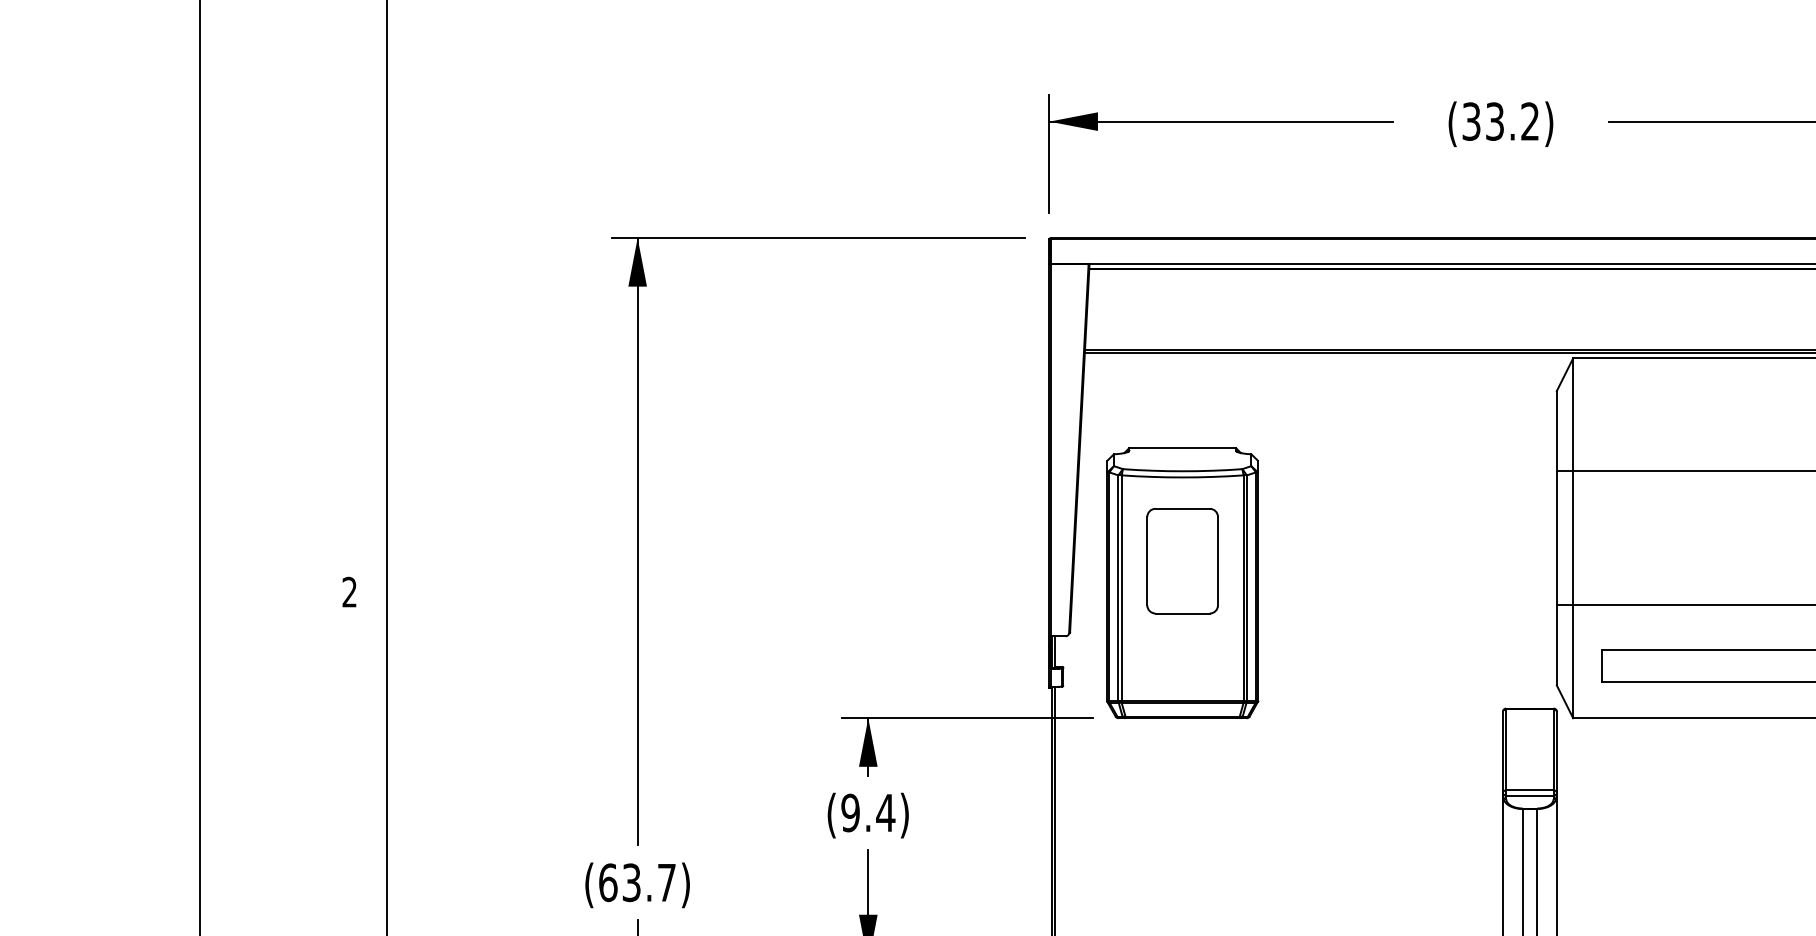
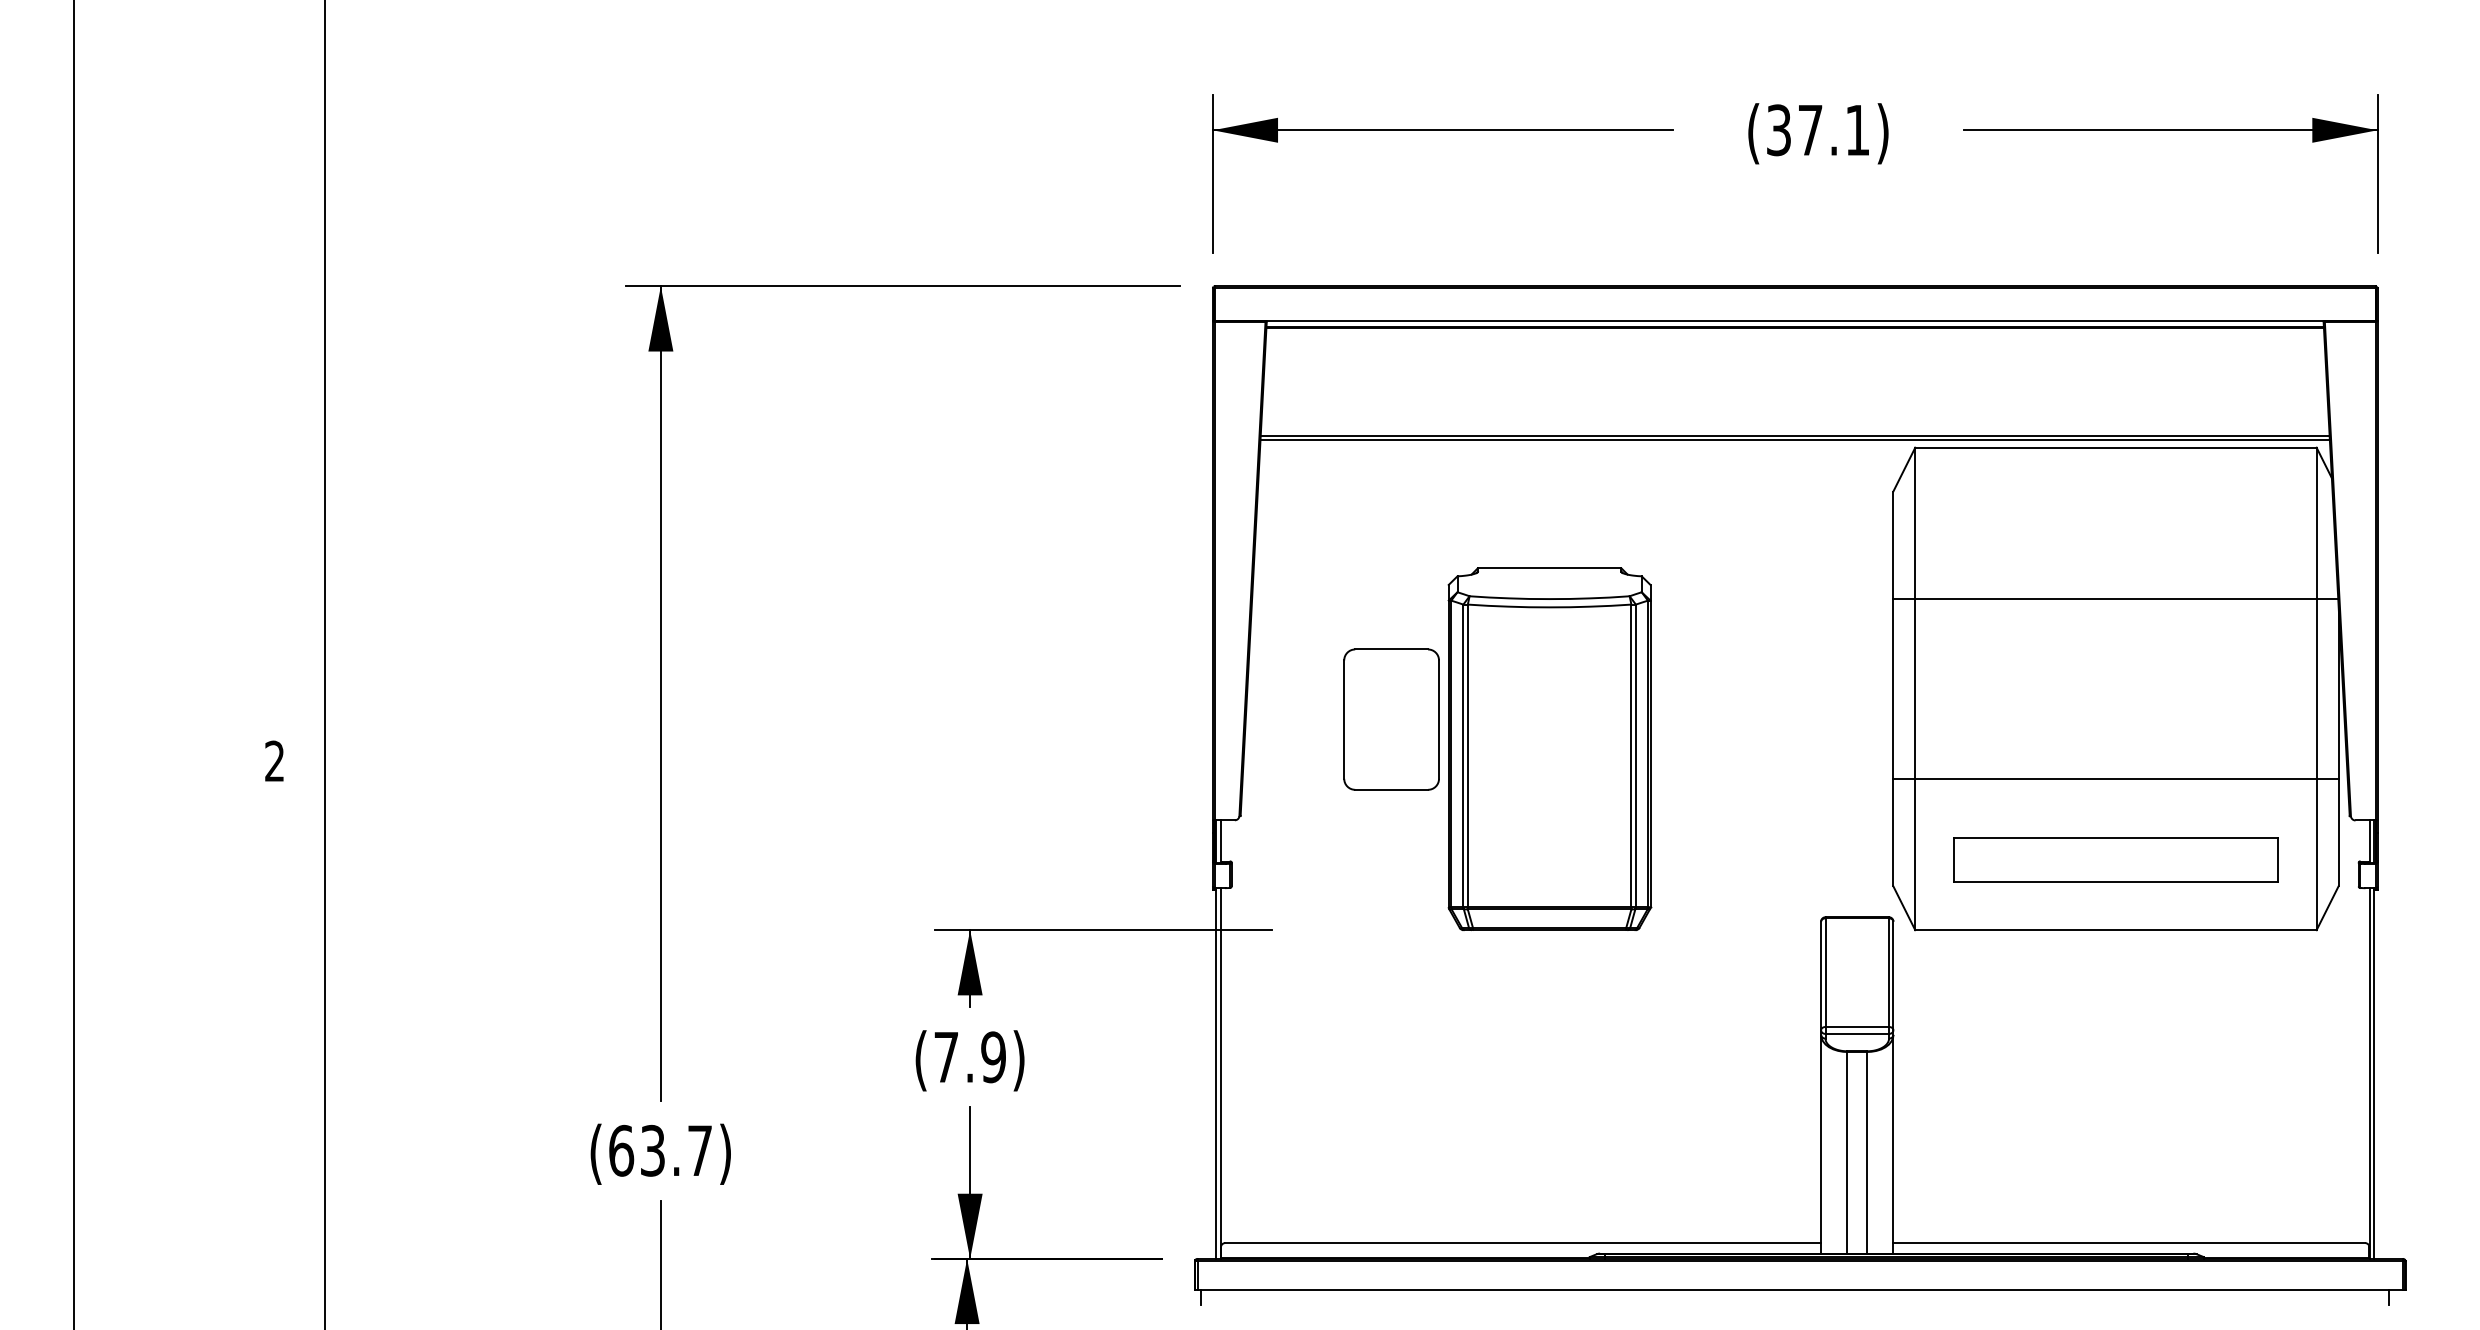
text: (1512, 121) -> (1833, 130), (33.2) -> (37.1)
part: (1182, 582) -> (1549, 748), moved
text: (868, 813) -> (970, 1057), (9.4) -> (7.9)

